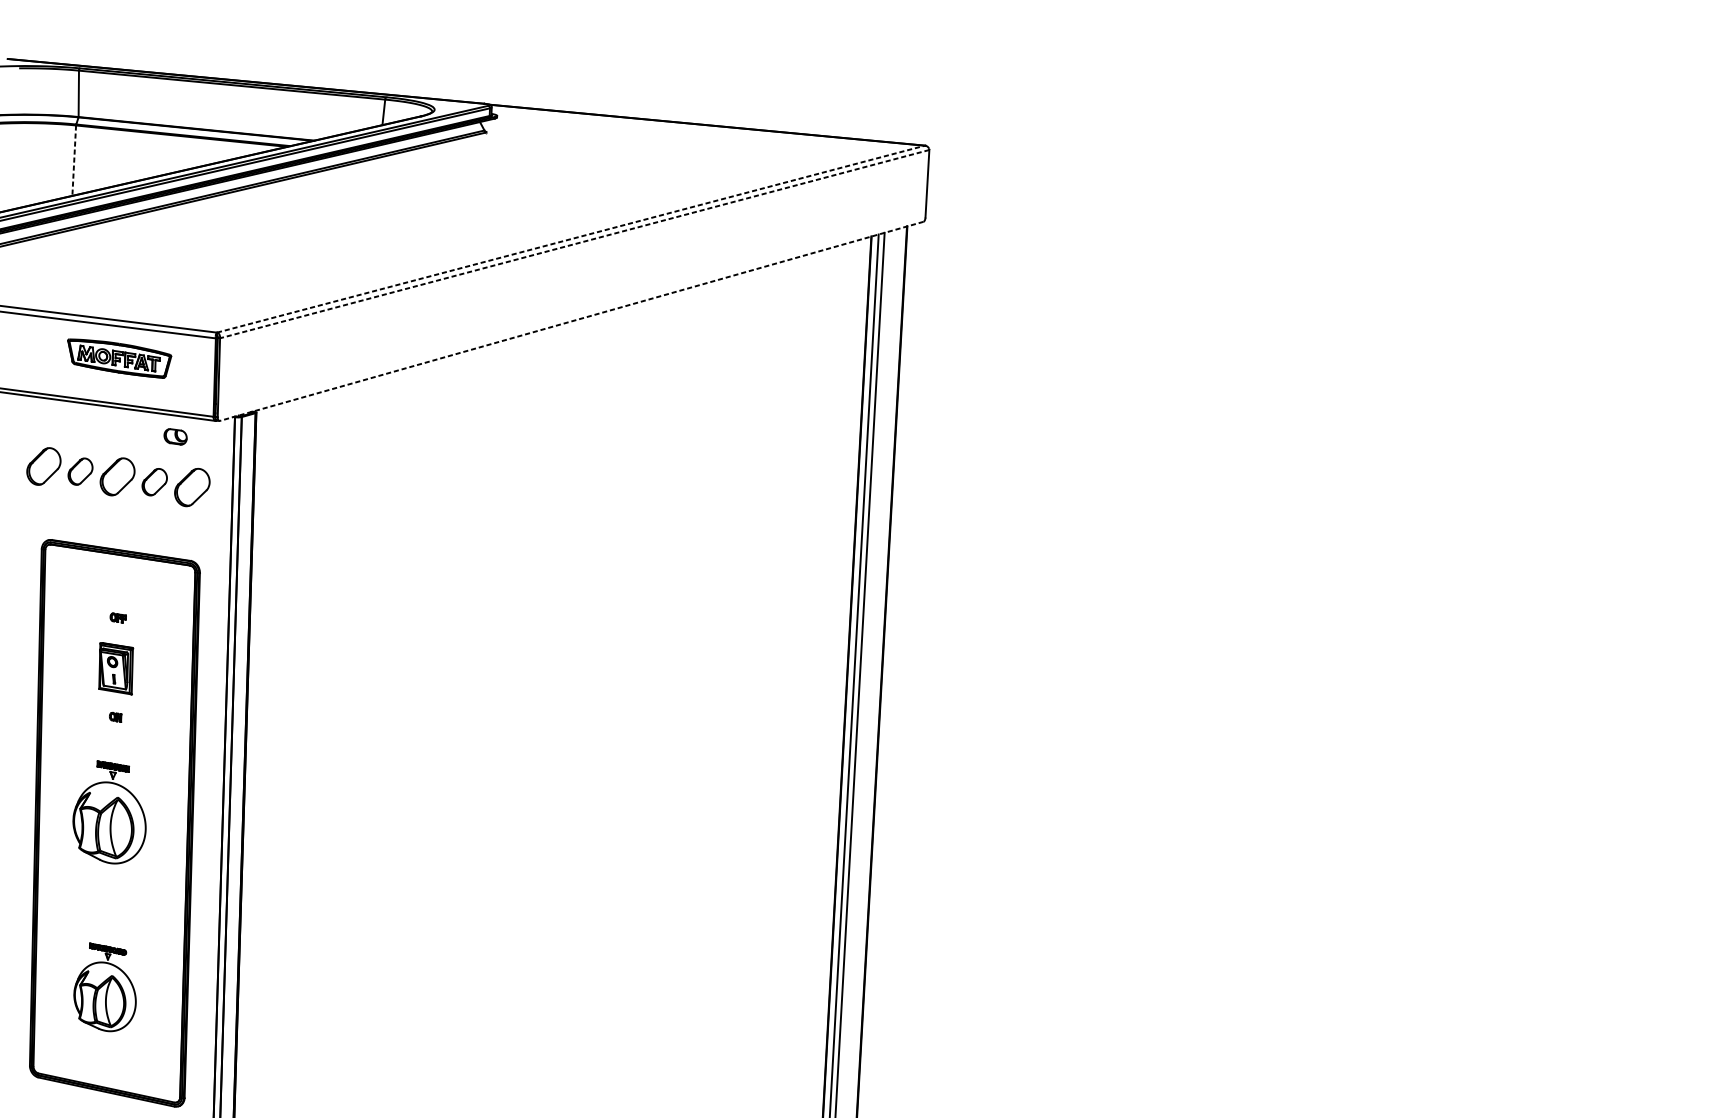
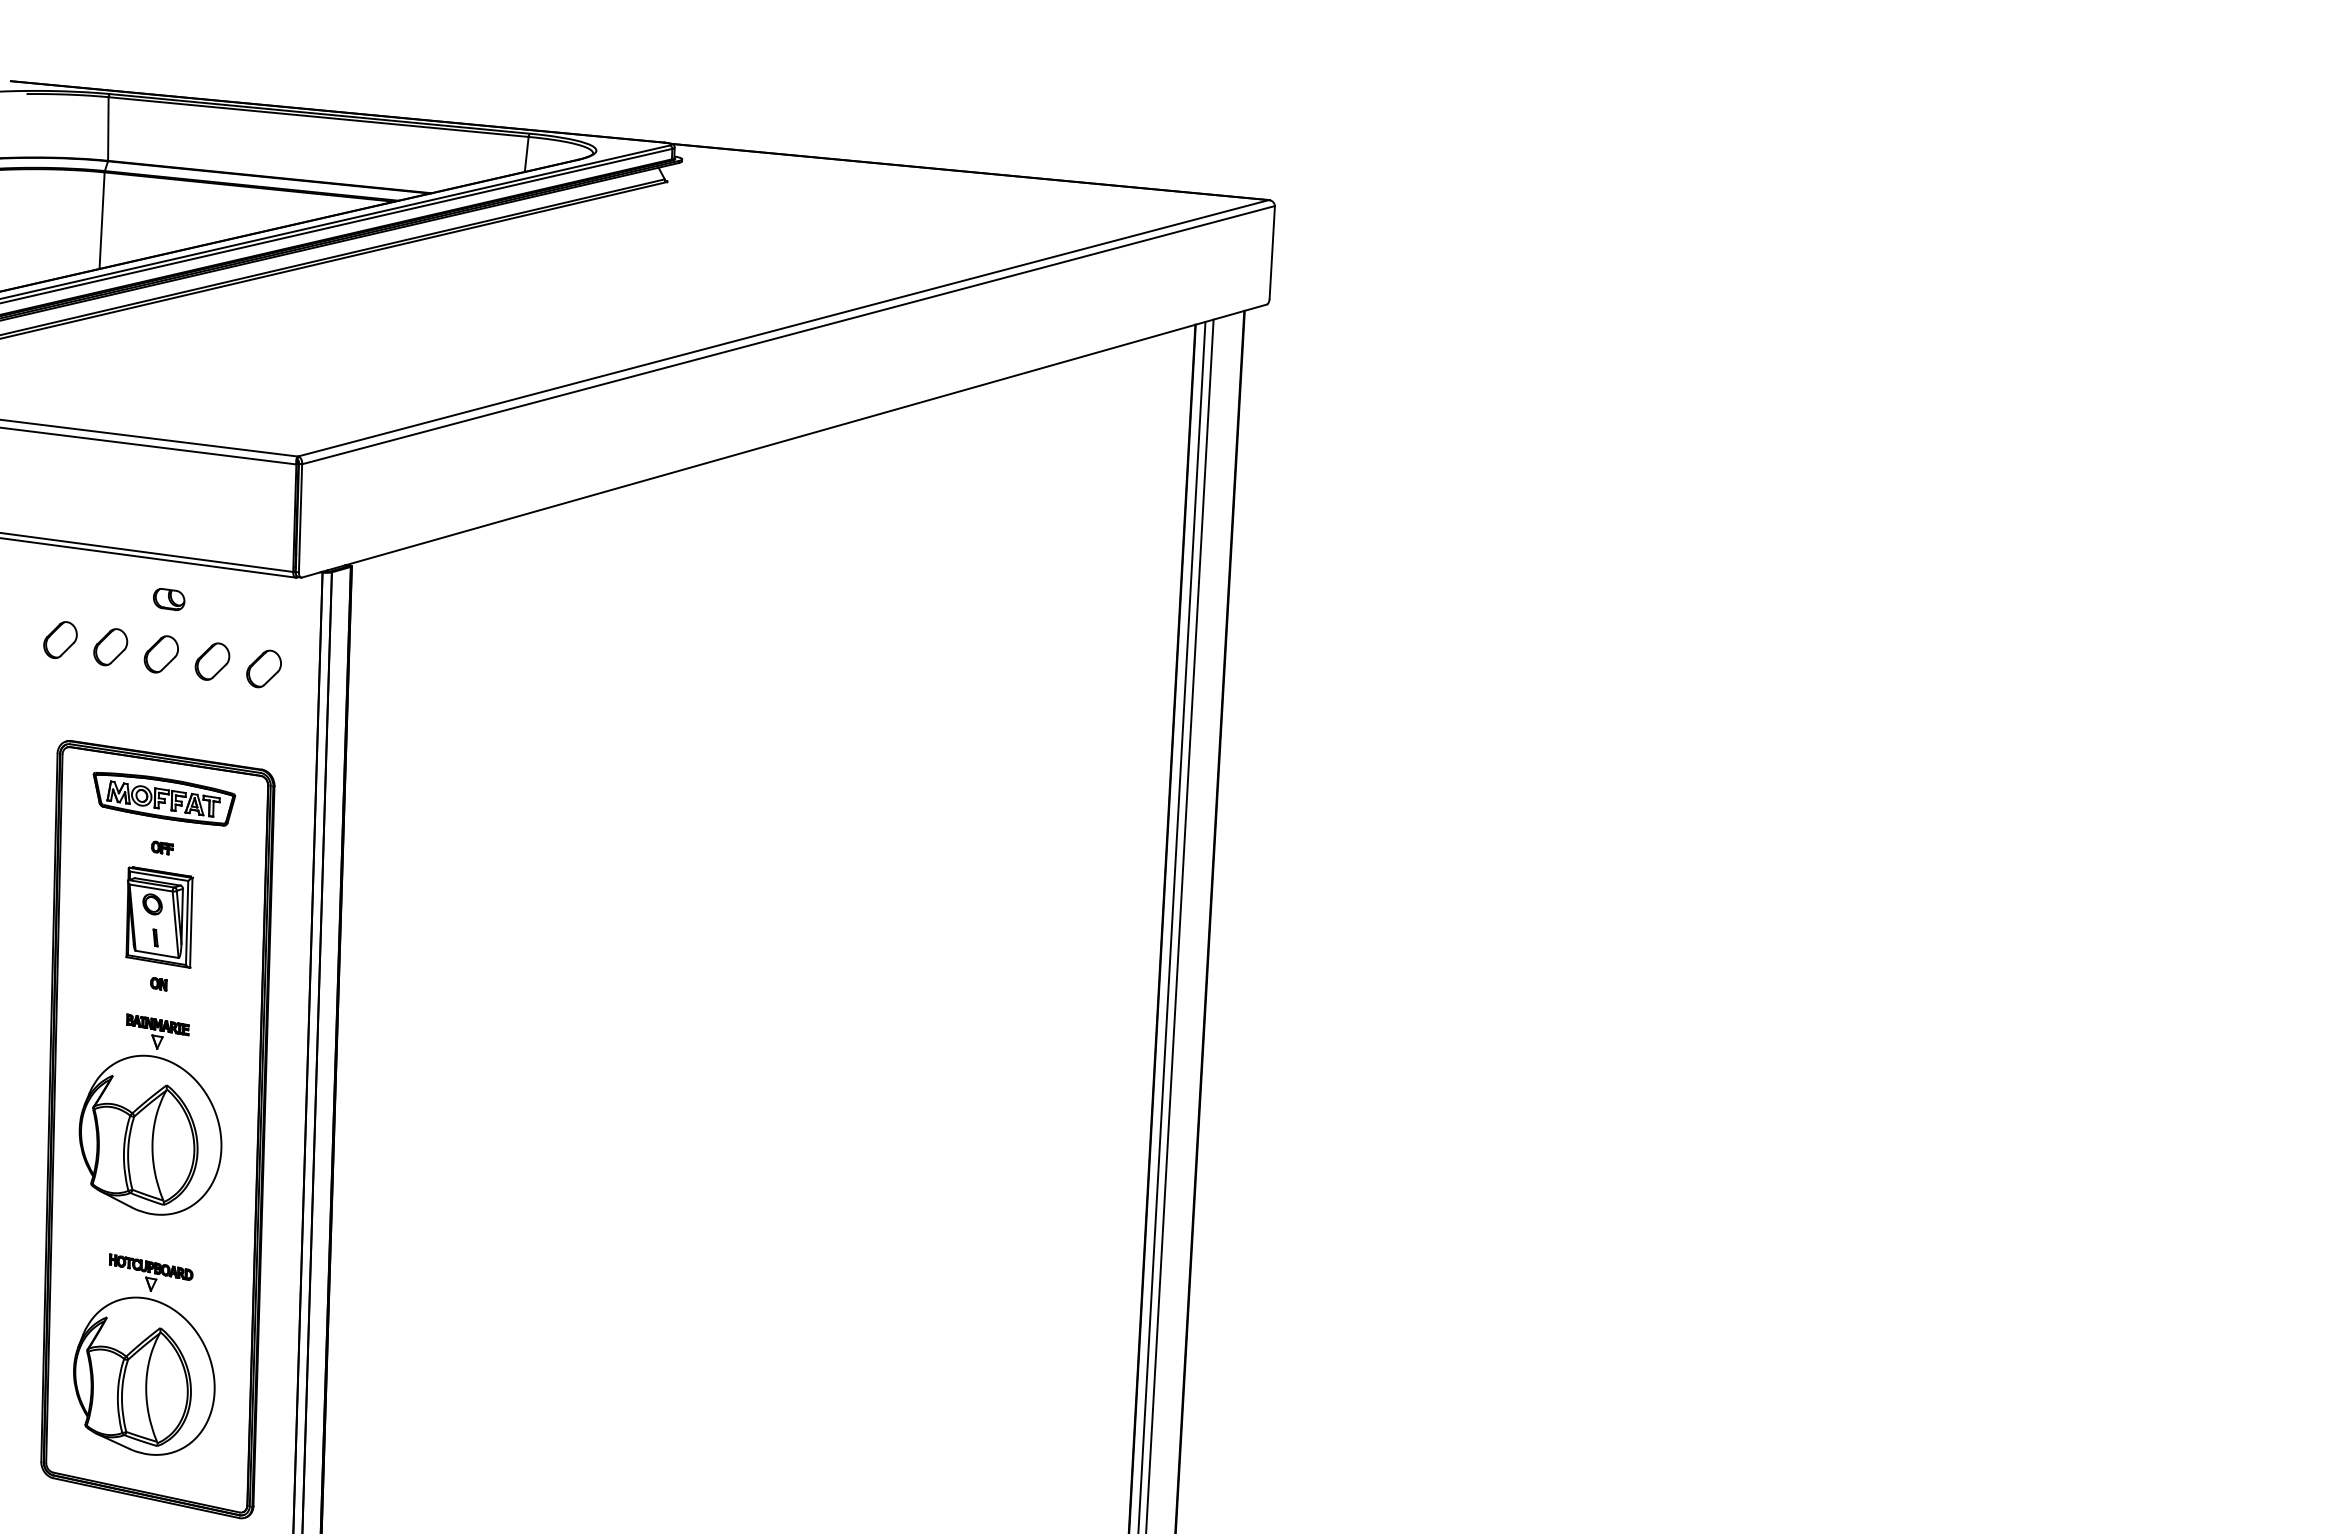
line: (74, 161) -> (102, 221), dashed -> solid
line: (571, 239) -> (783, 328), dashed -> solid
line: (574, 244) -> (788, 335), dashed -> solid
line: (571, 321) -> (784, 441), dashed -> solid
part: (119, 358) -> (164, 799), moved
part: (175, 436) -> (169, 599), moved
part: (43, 466) -> (60, 639), size x0.71
part: (116, 476) -> (160, 654), size x0.71
part: (191, 487) -> (263, 668), size x0.71
part: (116, 668) -> (159, 917), size x1.43
part: (109, 812) -> (150, 1114), size x1.43
part: (105, 987) -> (144, 1354), size x1.67

